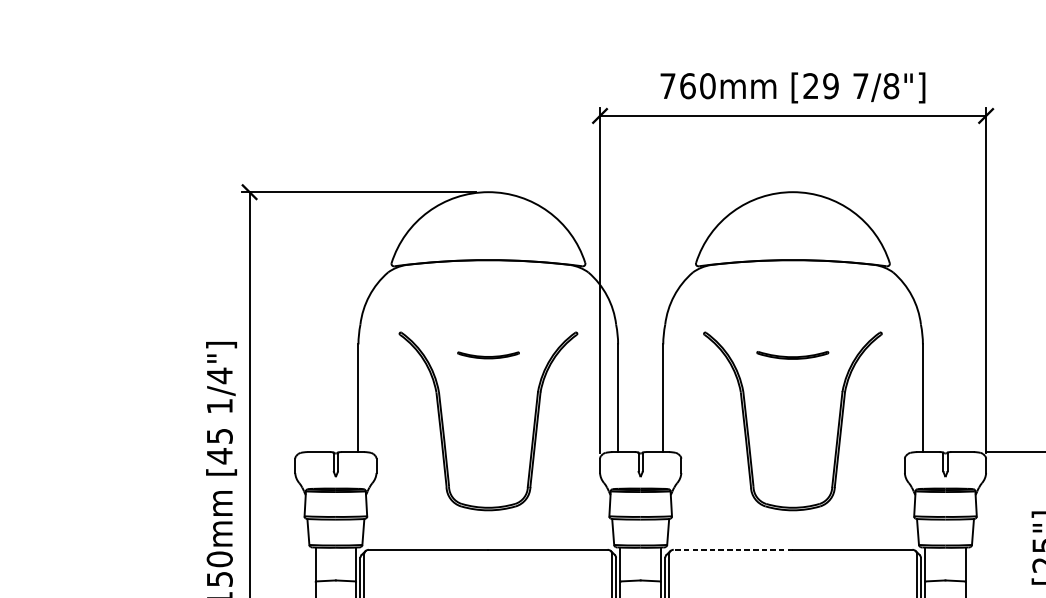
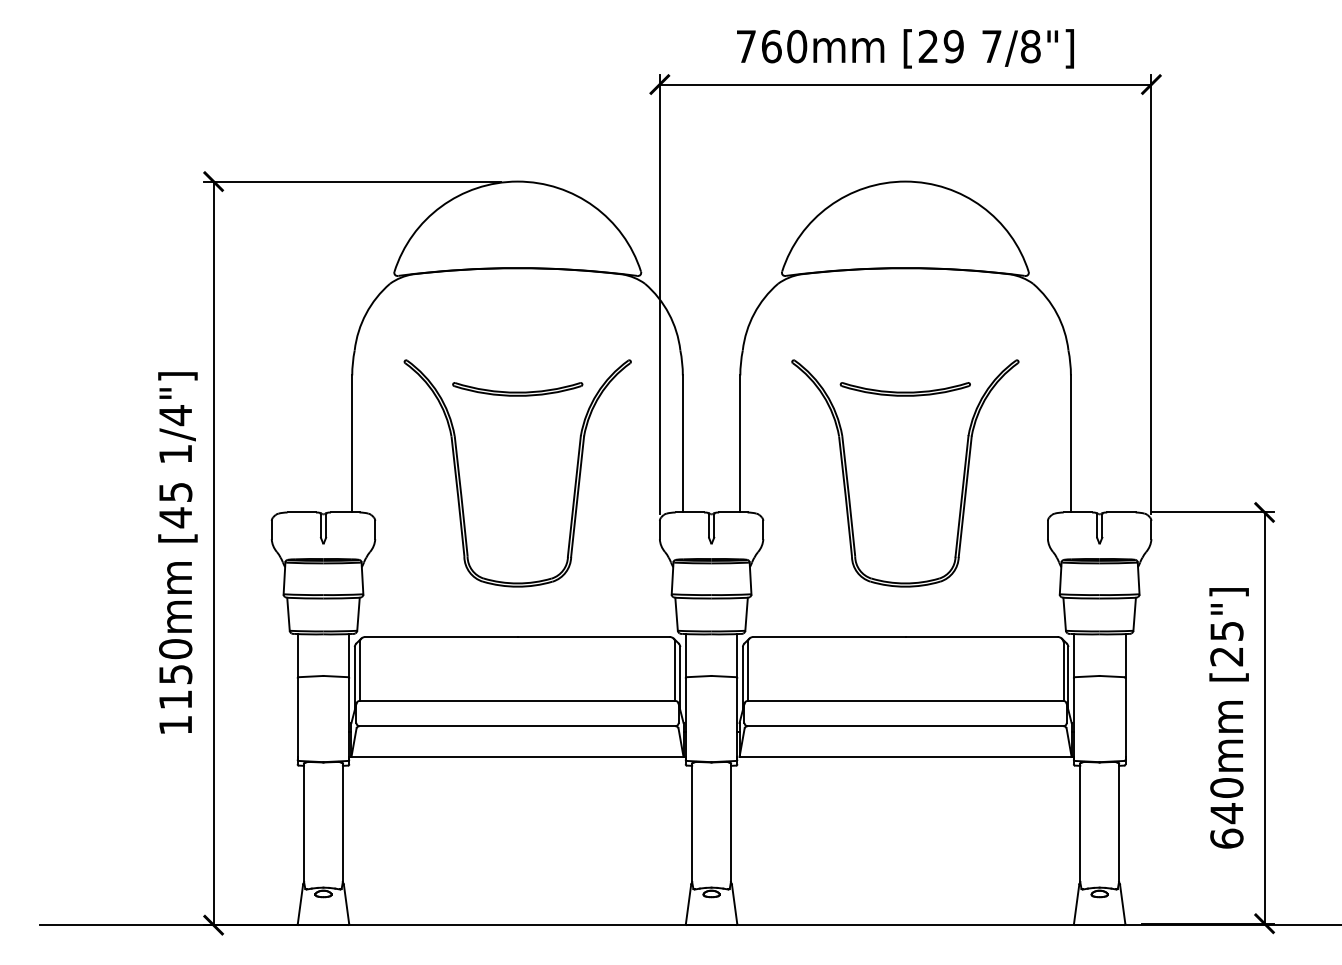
part: (488, 355) -> (517, 389), size x1.67
part: (792, 355) -> (904, 389), size x1.43
line: (733, 549) -> (829, 636), dashed -> solid

